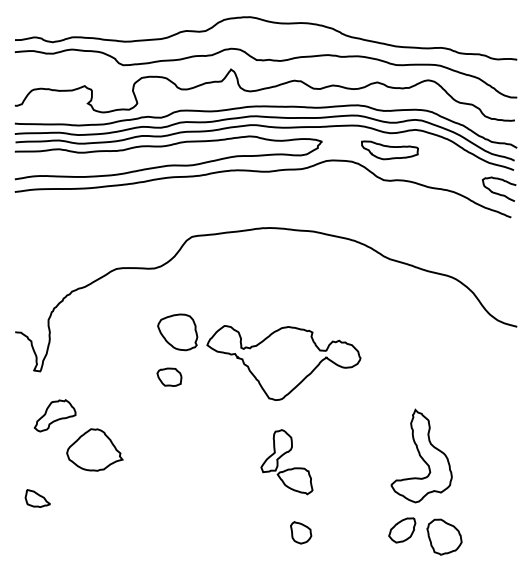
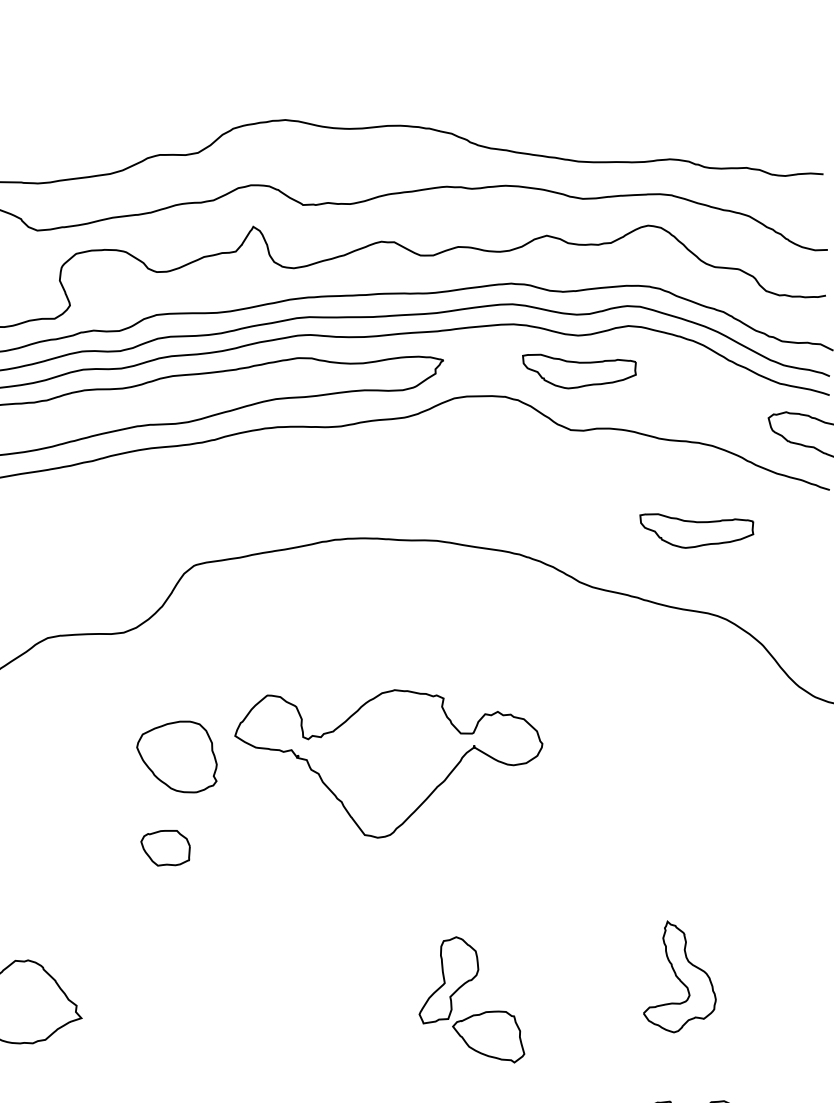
part: (443, 233) -> (696, 529), added
part: (283, 362) -> (389, 761), moved
part: (421, 455) -> (677, 975), size x0.6
part: (288, 468) -> (473, 1013), moved

